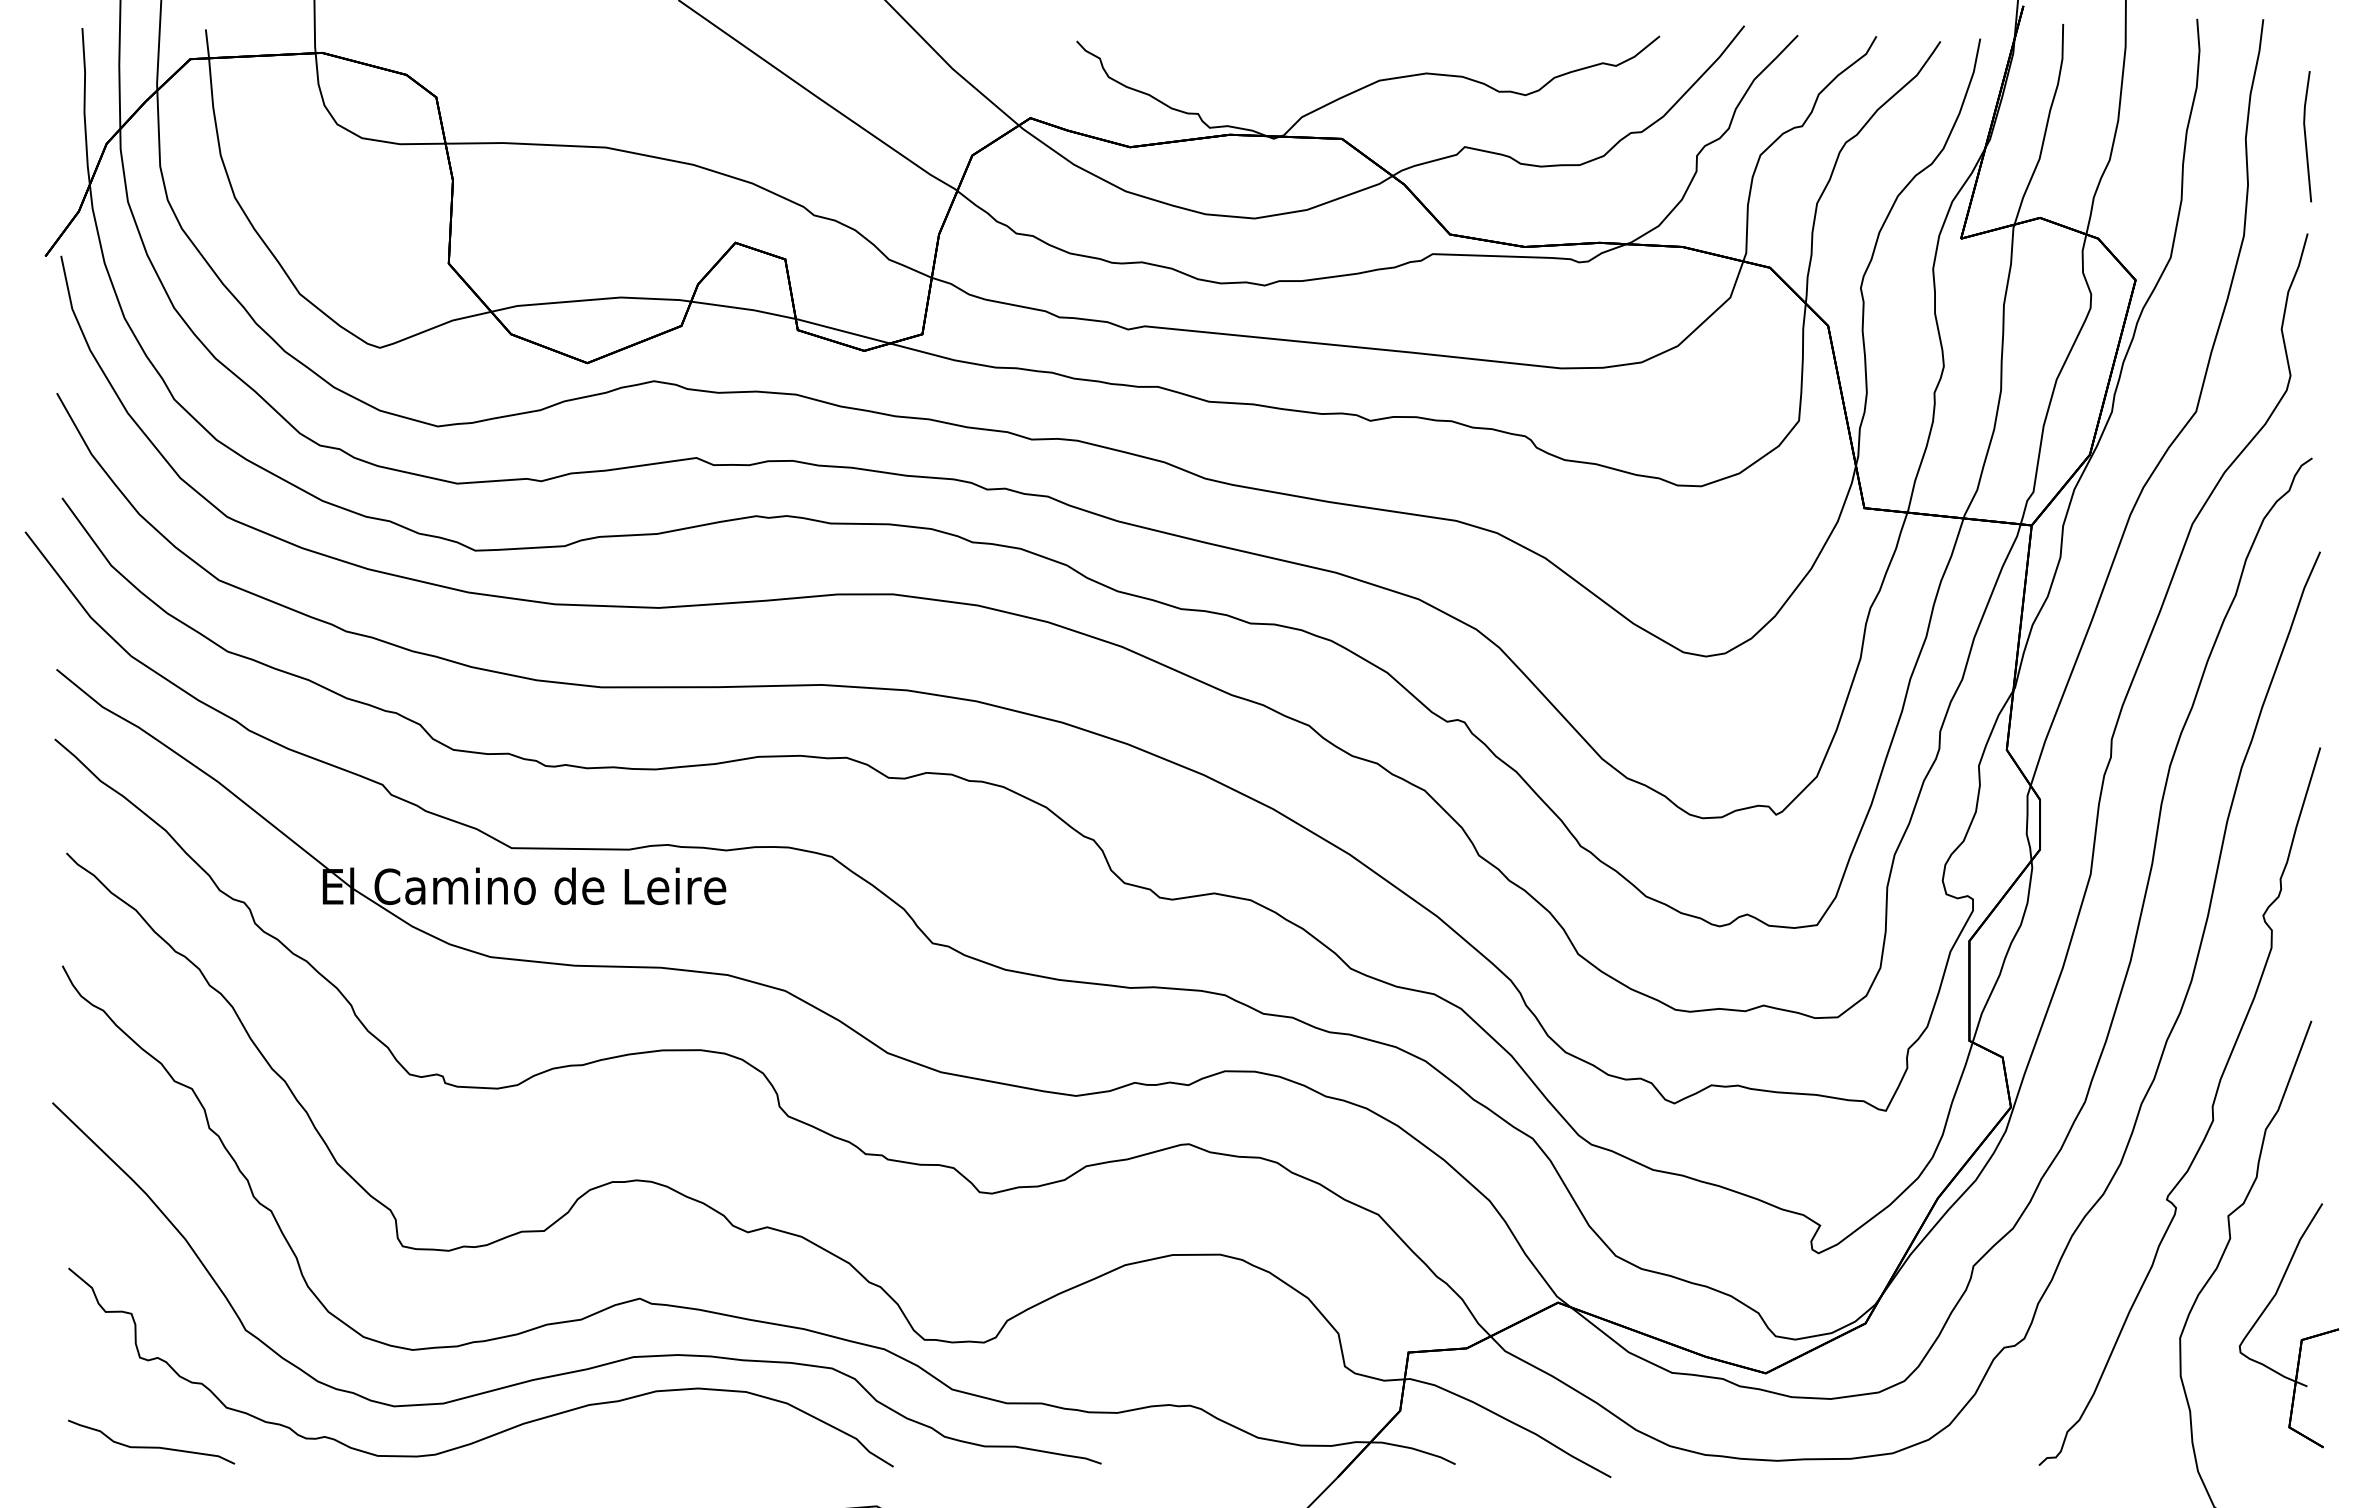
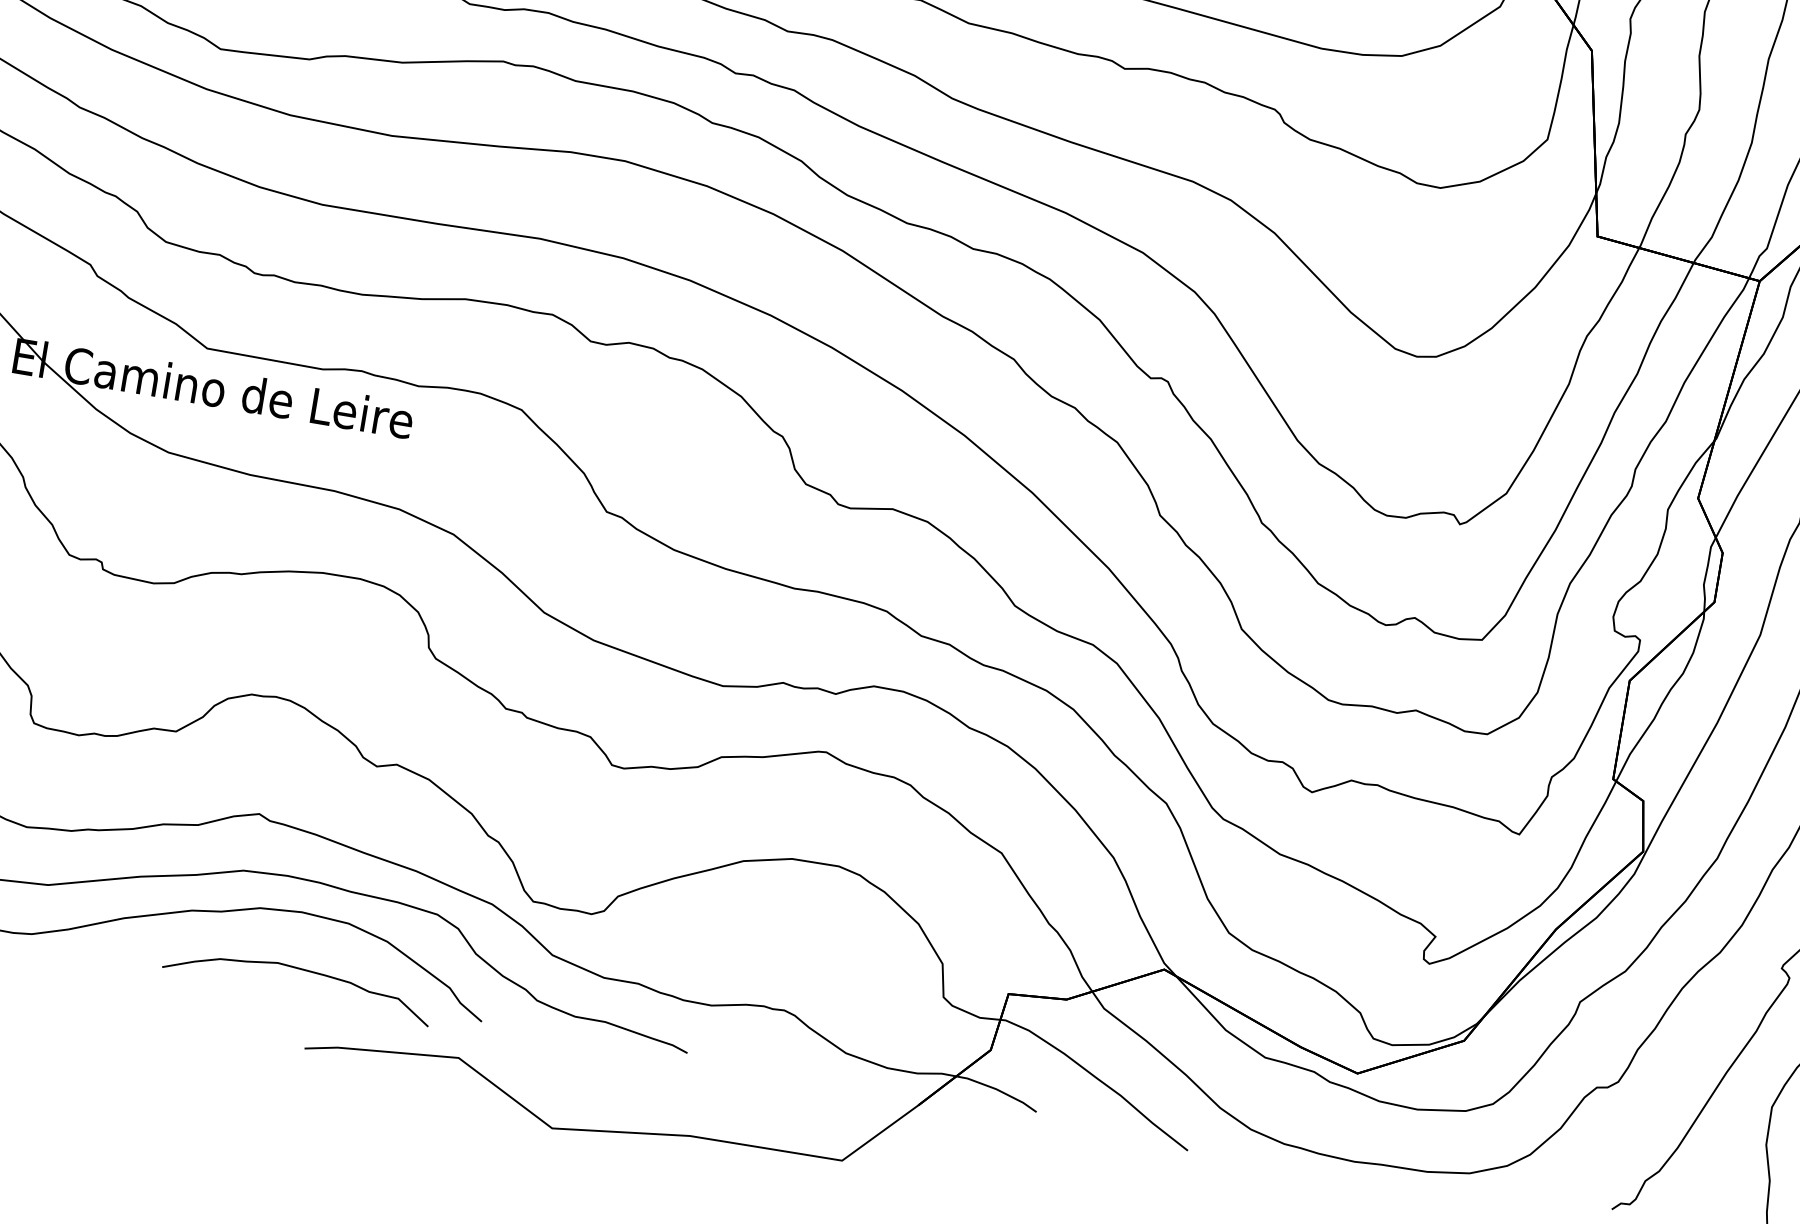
curve: (705, 1445) -> (299, 969), added

